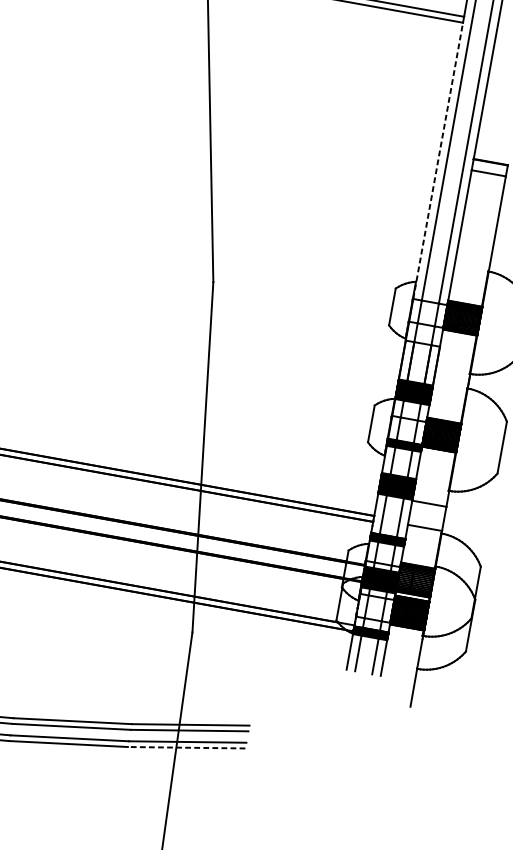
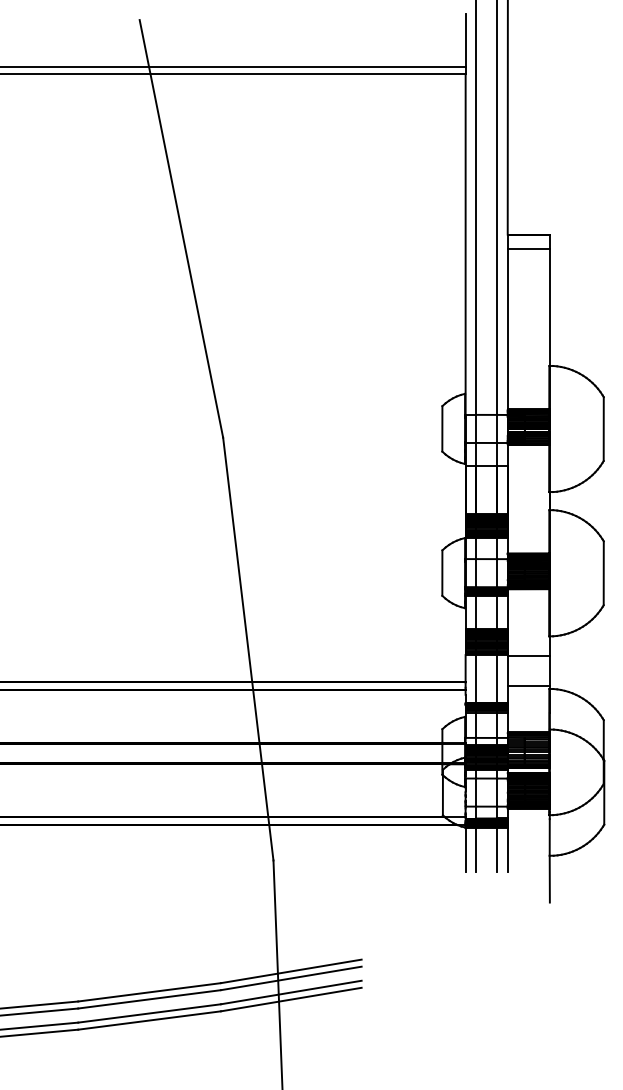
line: (438, 160) -> (465, 244), dashed -> solid
line: (185, 747) -> (290, 999), dashed -> solid

